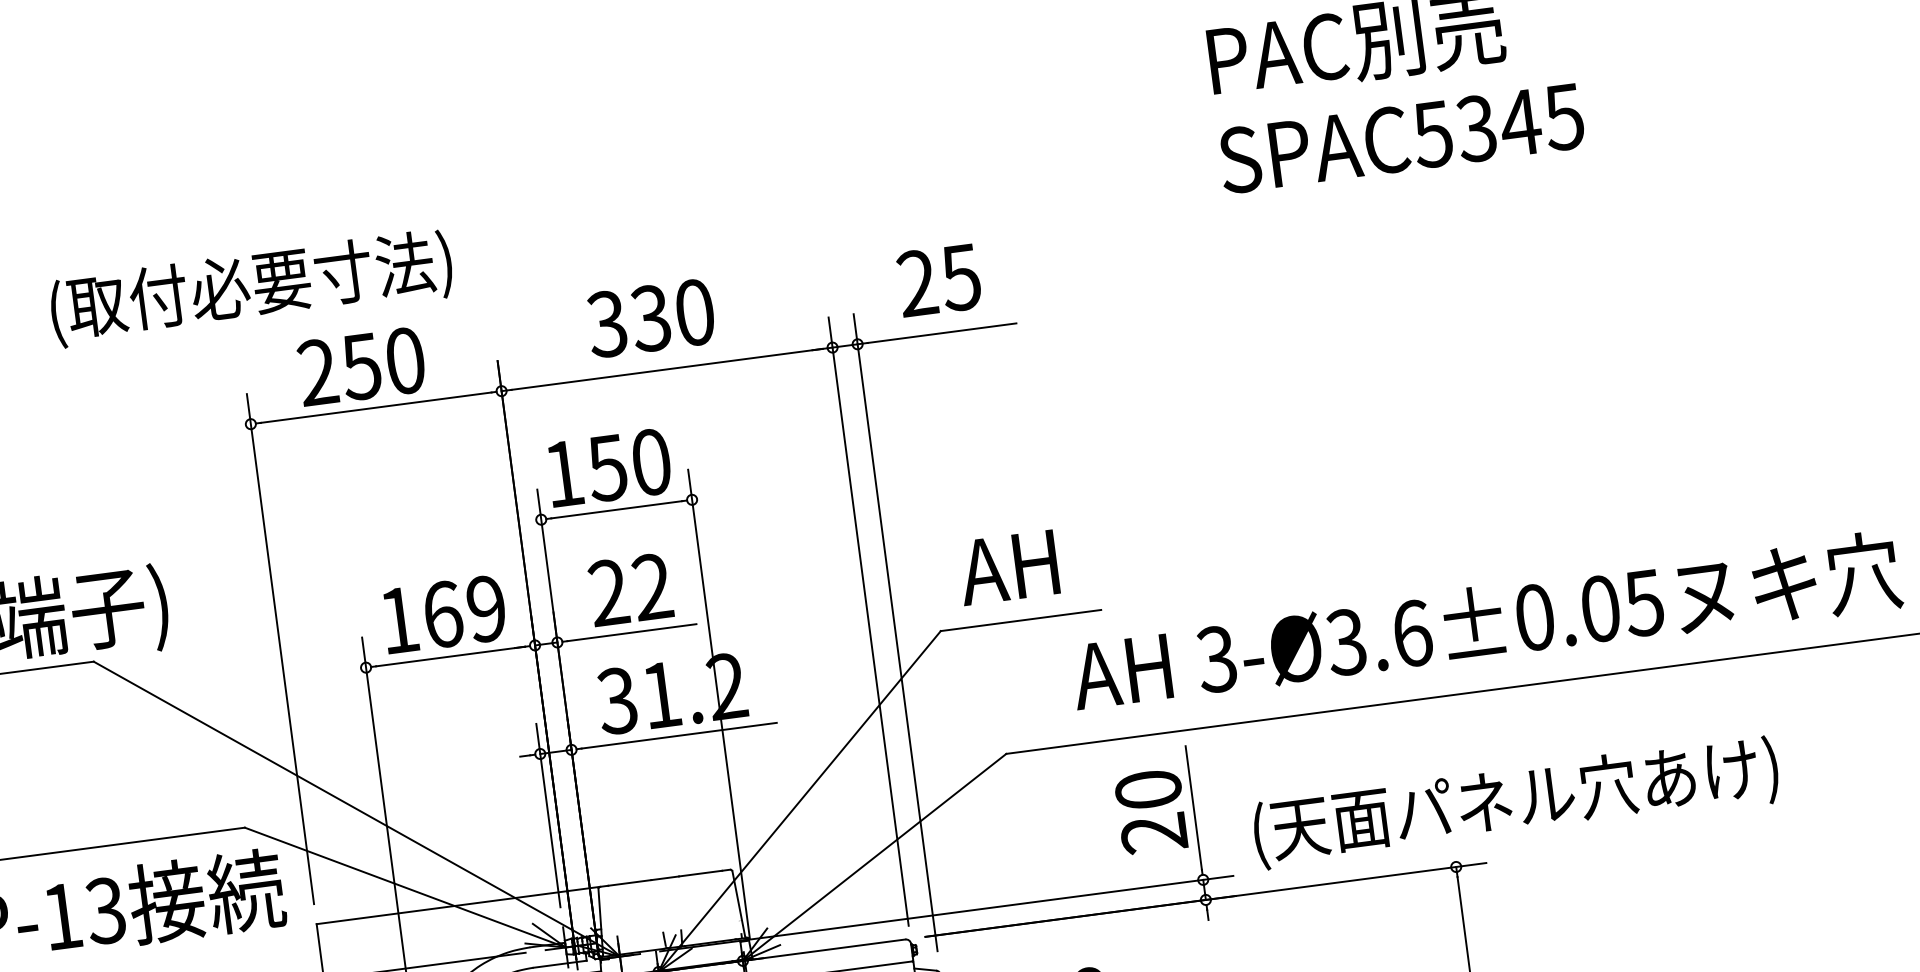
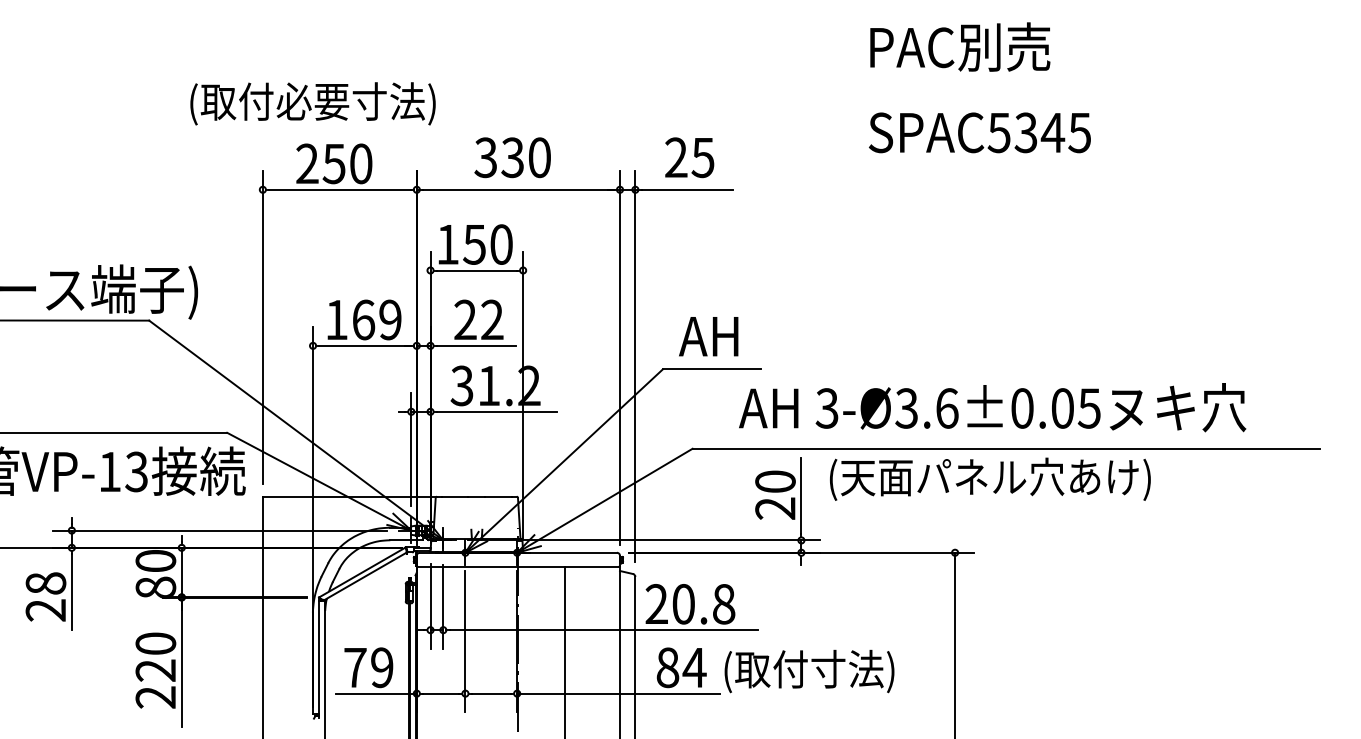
text: (1400, 138) -> (979, 132), moved
text: (250, 287) -> (312, 103), moved
text: (1516, 800) -> (990, 478), moved

